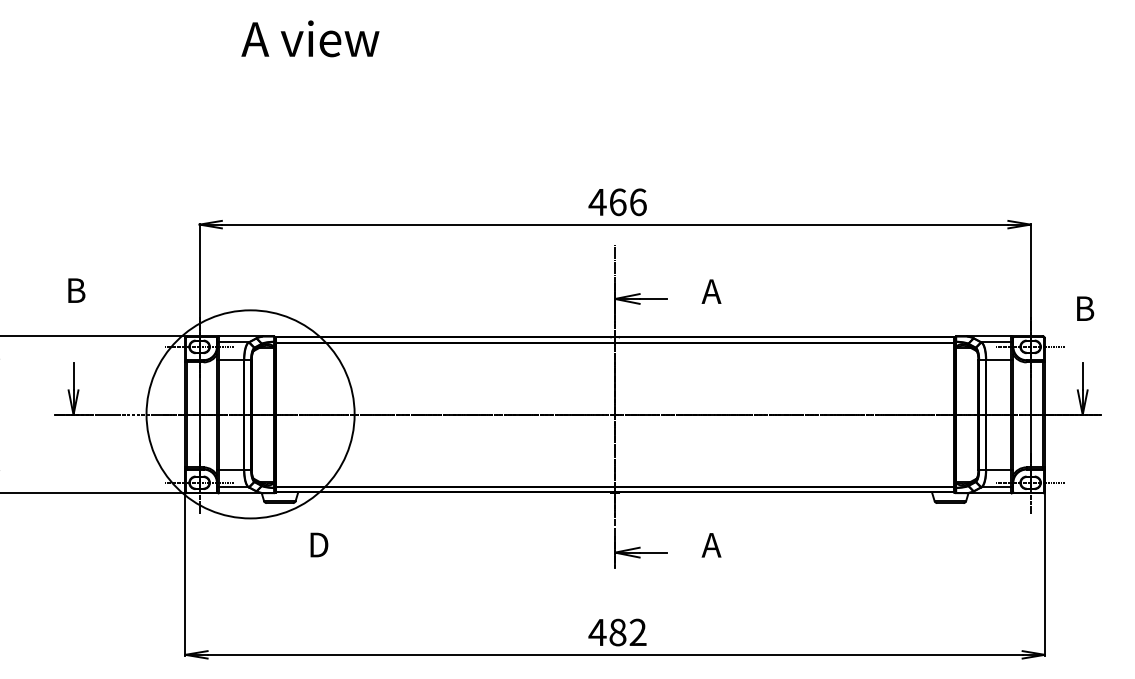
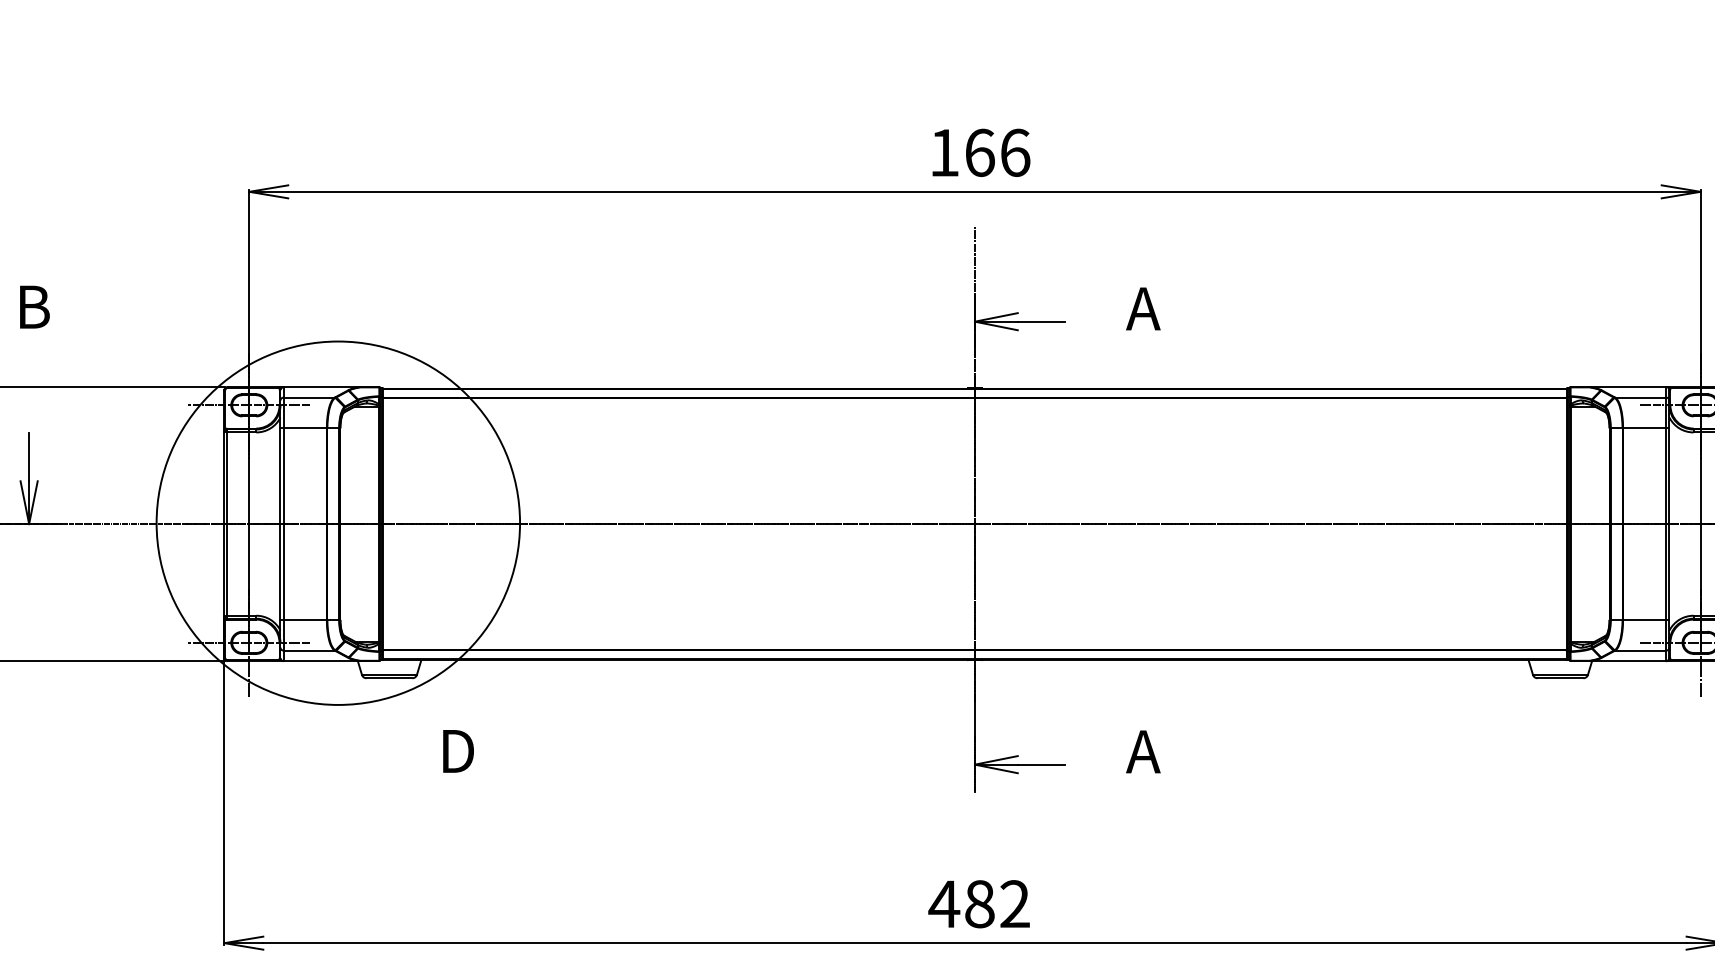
text: (597, 202) -> (944, 153), 466 -> 166

